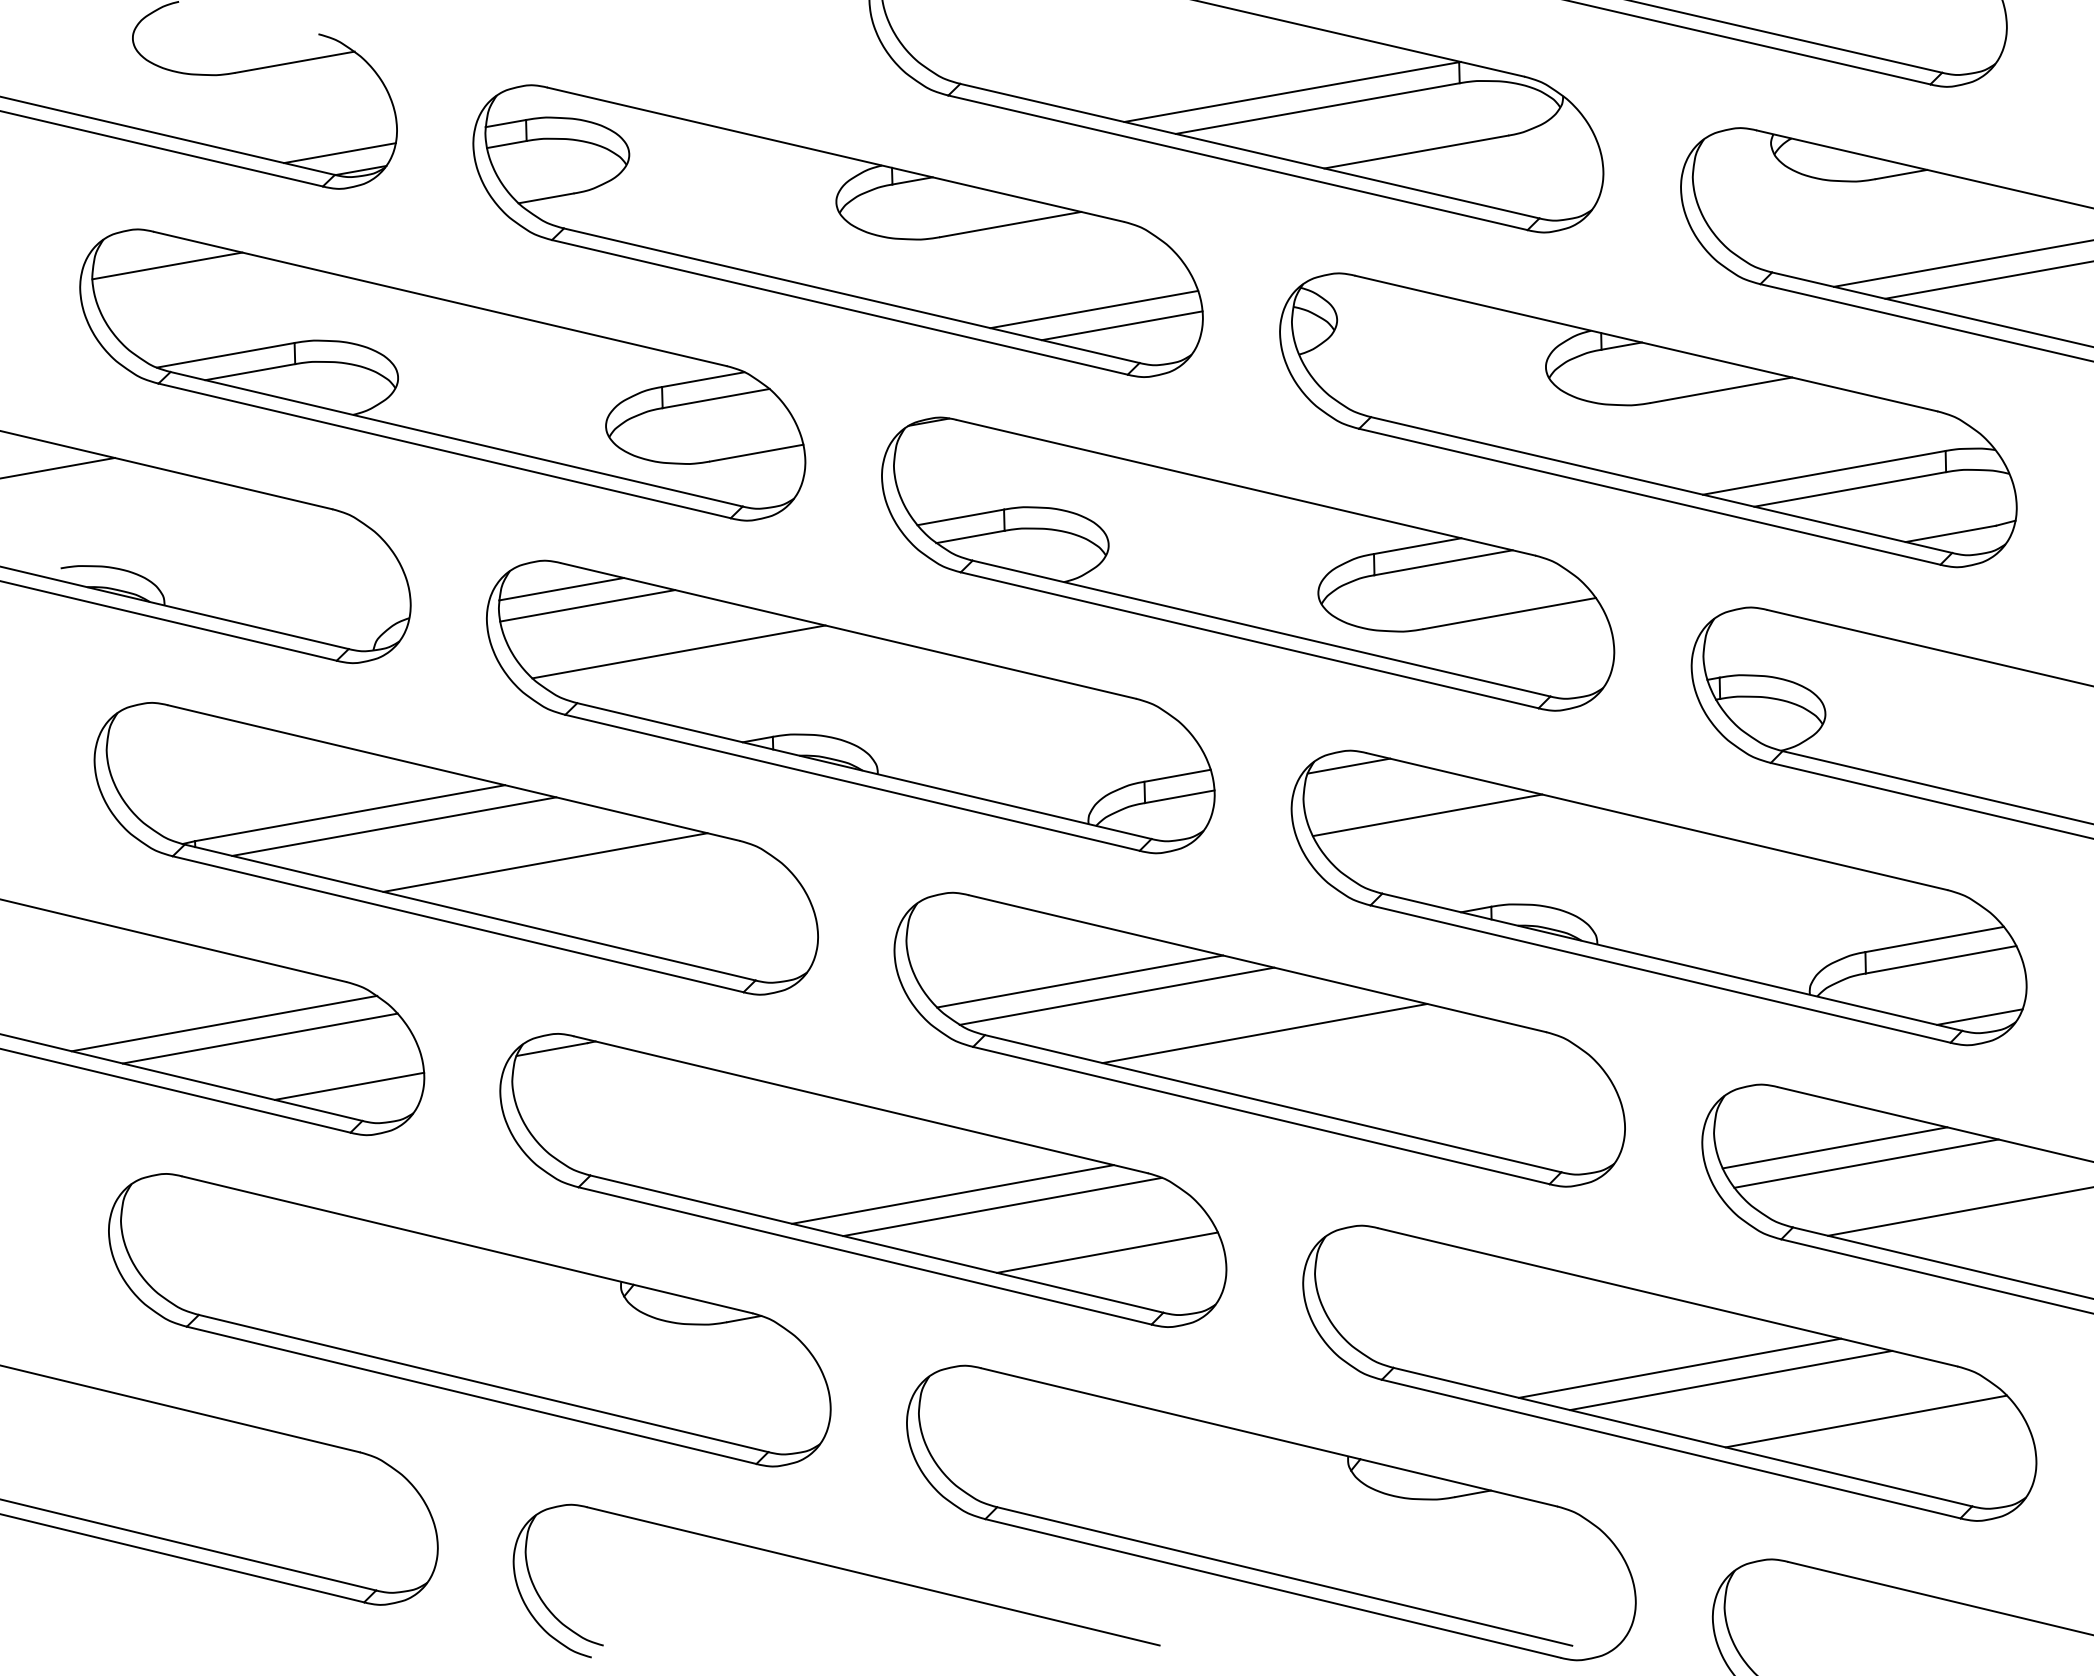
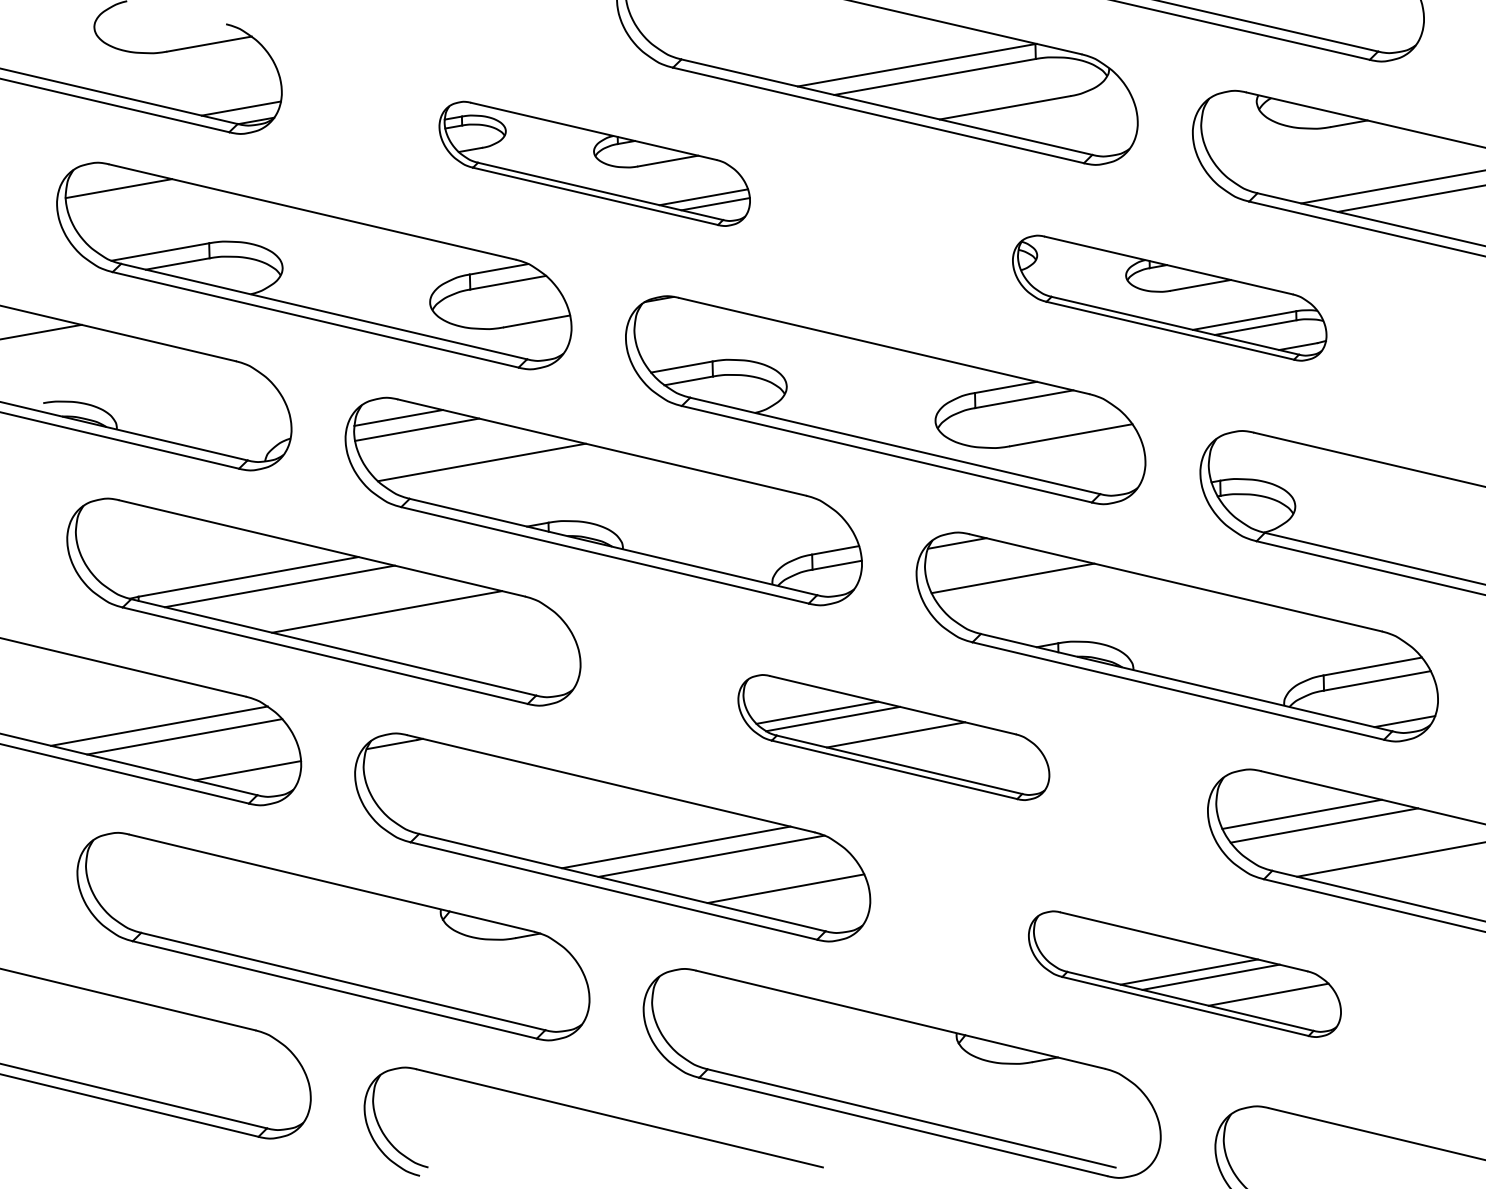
part: (837, 230) -> (594, 163), size x0.6
part: (1648, 420) -> (1169, 298), size x0.6
part: (1259, 1039) -> (893, 737), size x0.6
part: (1669, 1372) -> (1184, 973), size x0.6

